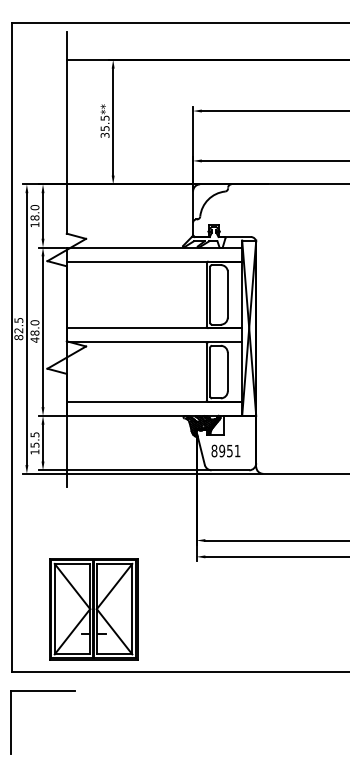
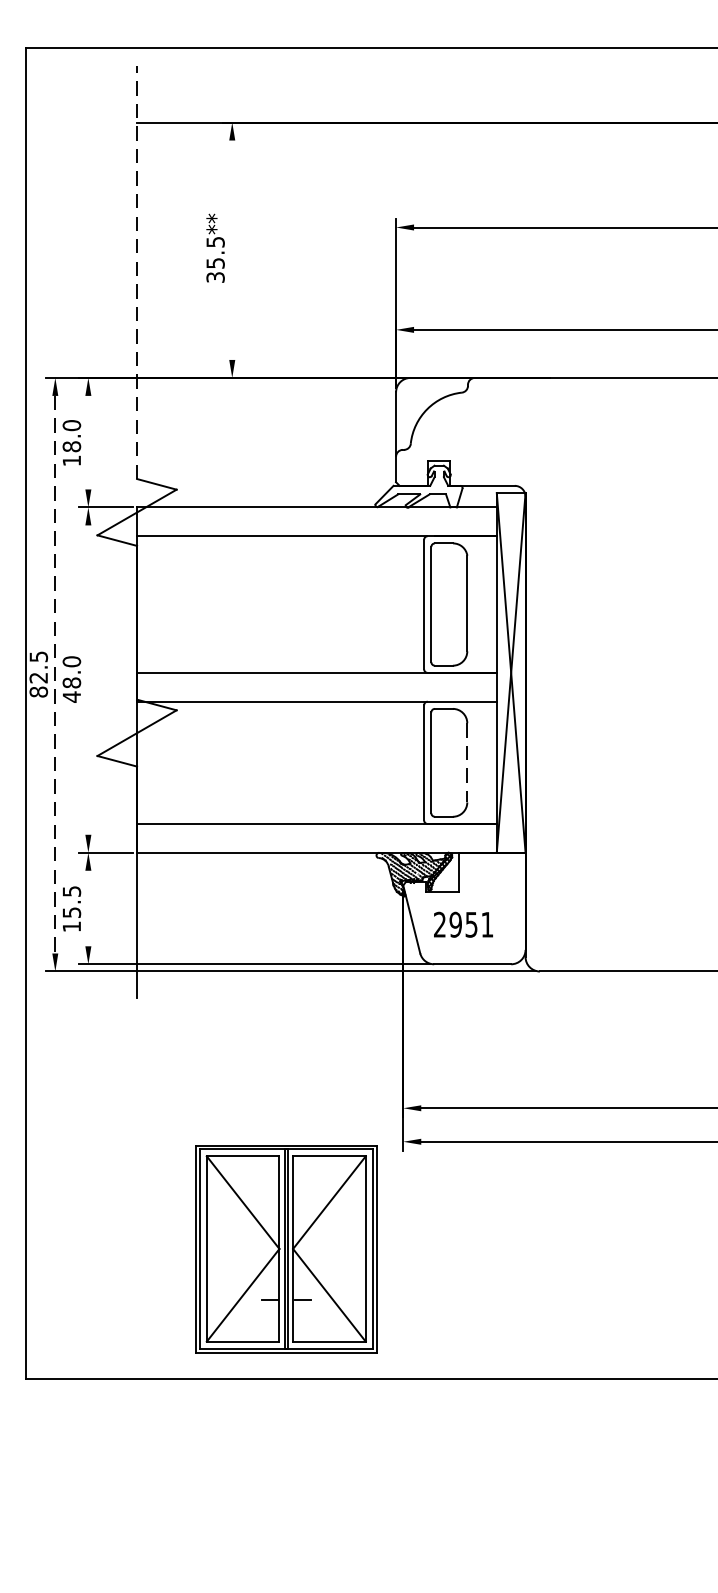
line: (113, 121) -> (232, 248), removed
line: (66, 133) -> (136, 273), solid -> dashed
line: (43, 215) -> (89, 441), removed
line: (26, 329) -> (54, 675), solid -> dashed
line: (43, 331) -> (89, 679), removed
line: (227, 372) -> (466, 763), solid -> dashed
line: (43, 442) -> (89, 907), removed
text: (214, 450) -> (440, 923), 8951 -> 2951
part: (93, 609) -> (286, 1249), moved
part: (42, 691) -> (87, 1417), removed

